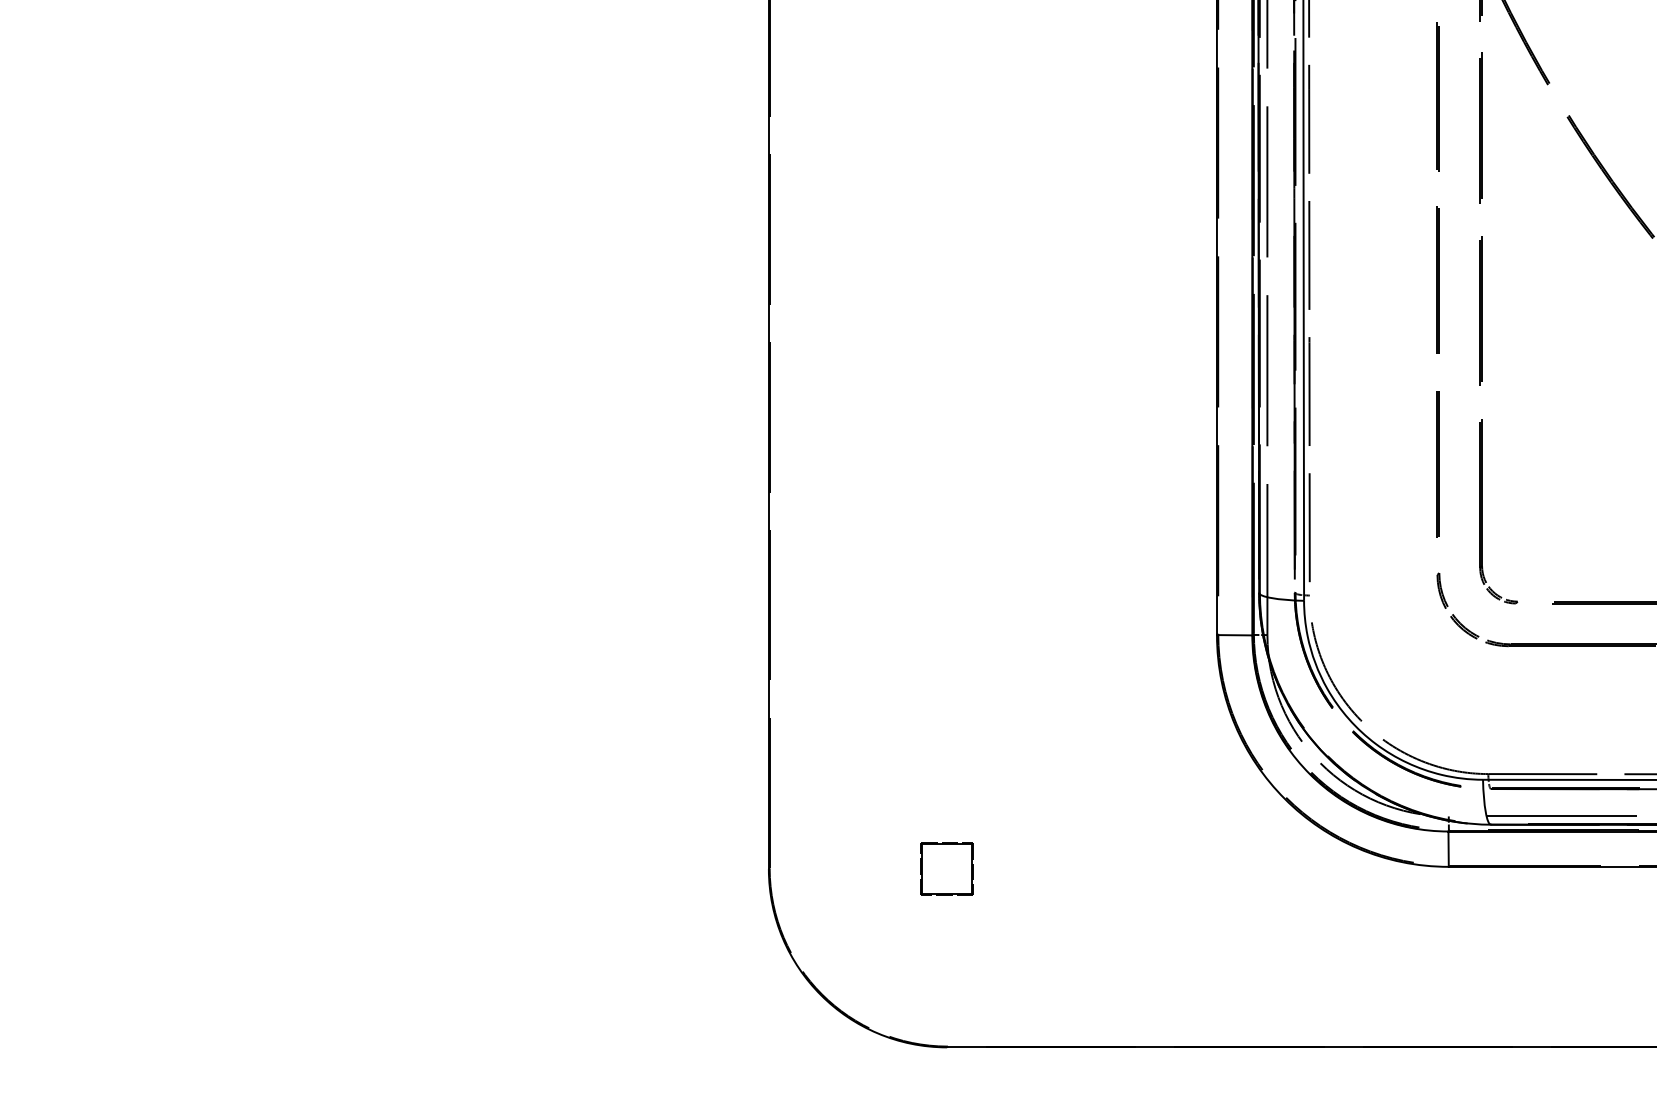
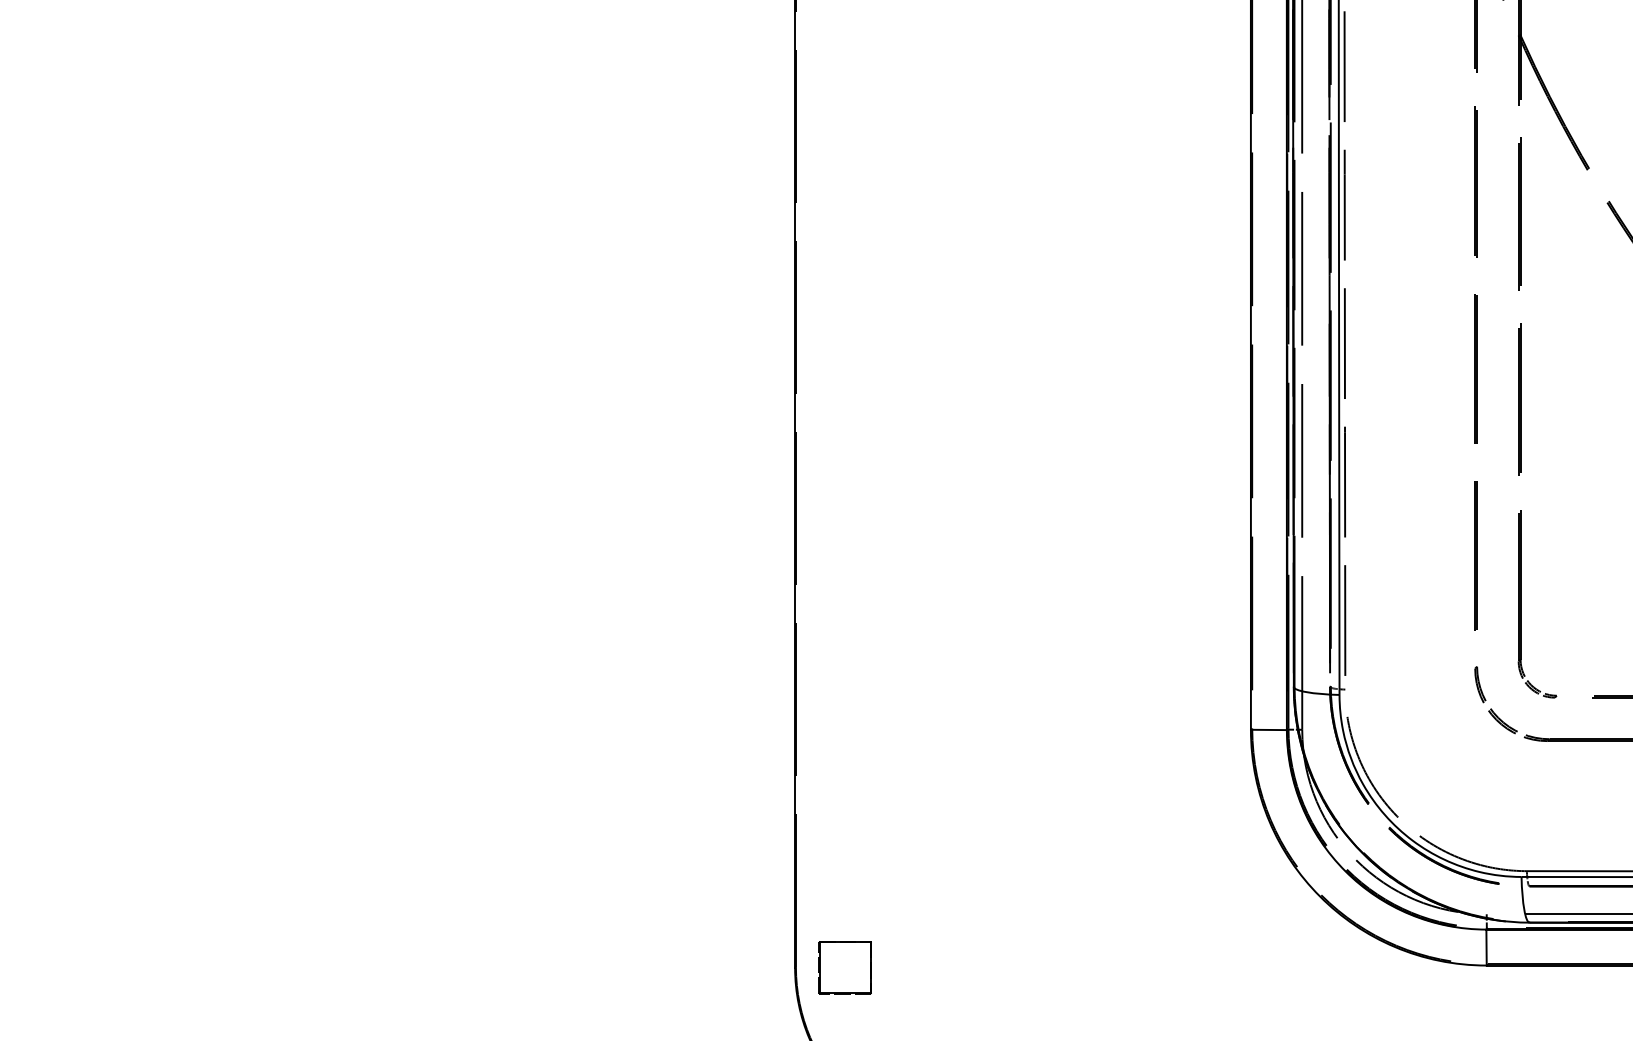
part: (946, 868) -> (844, 967), moved

